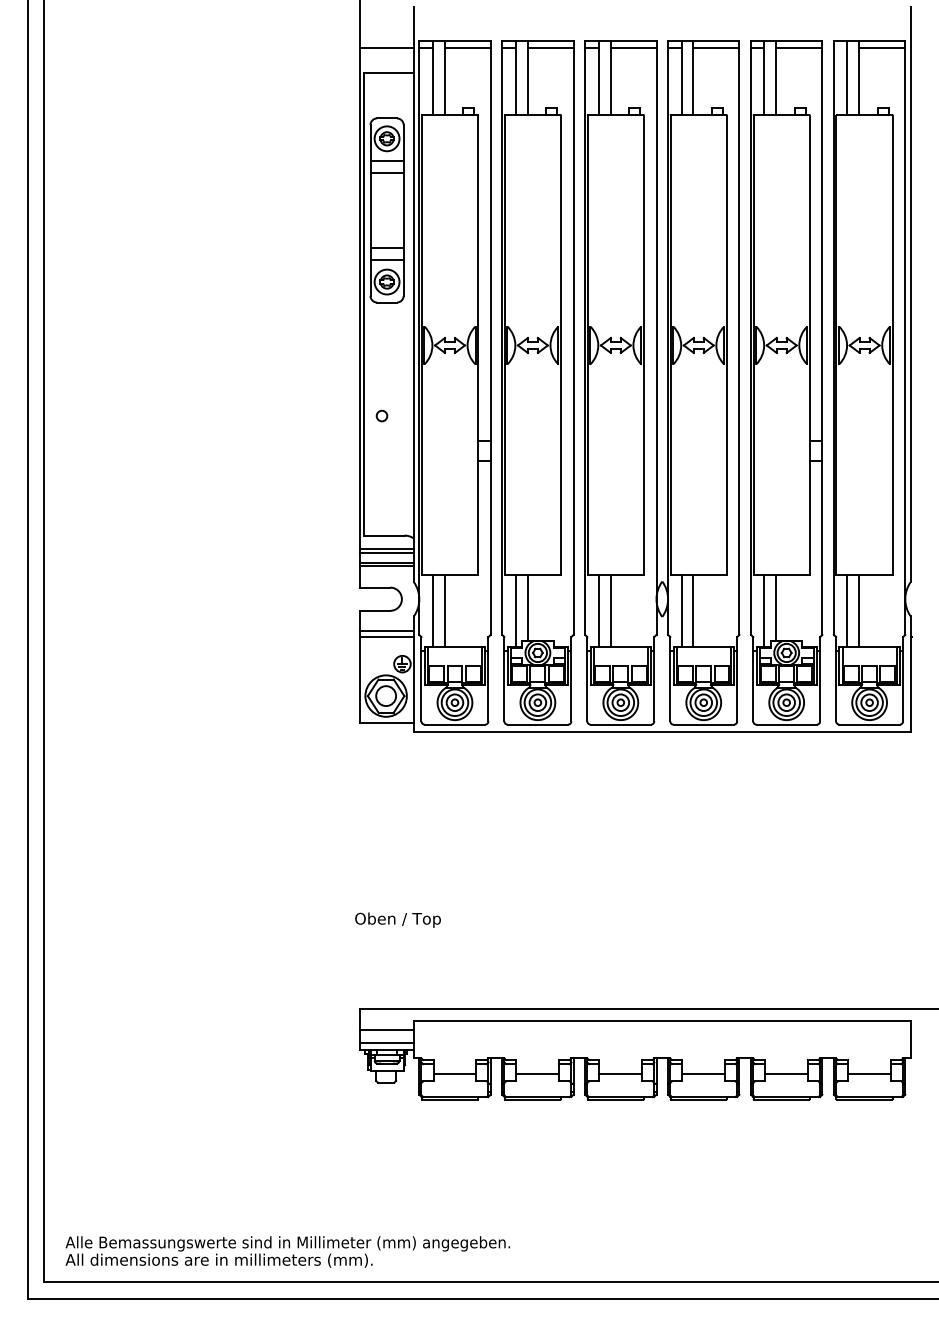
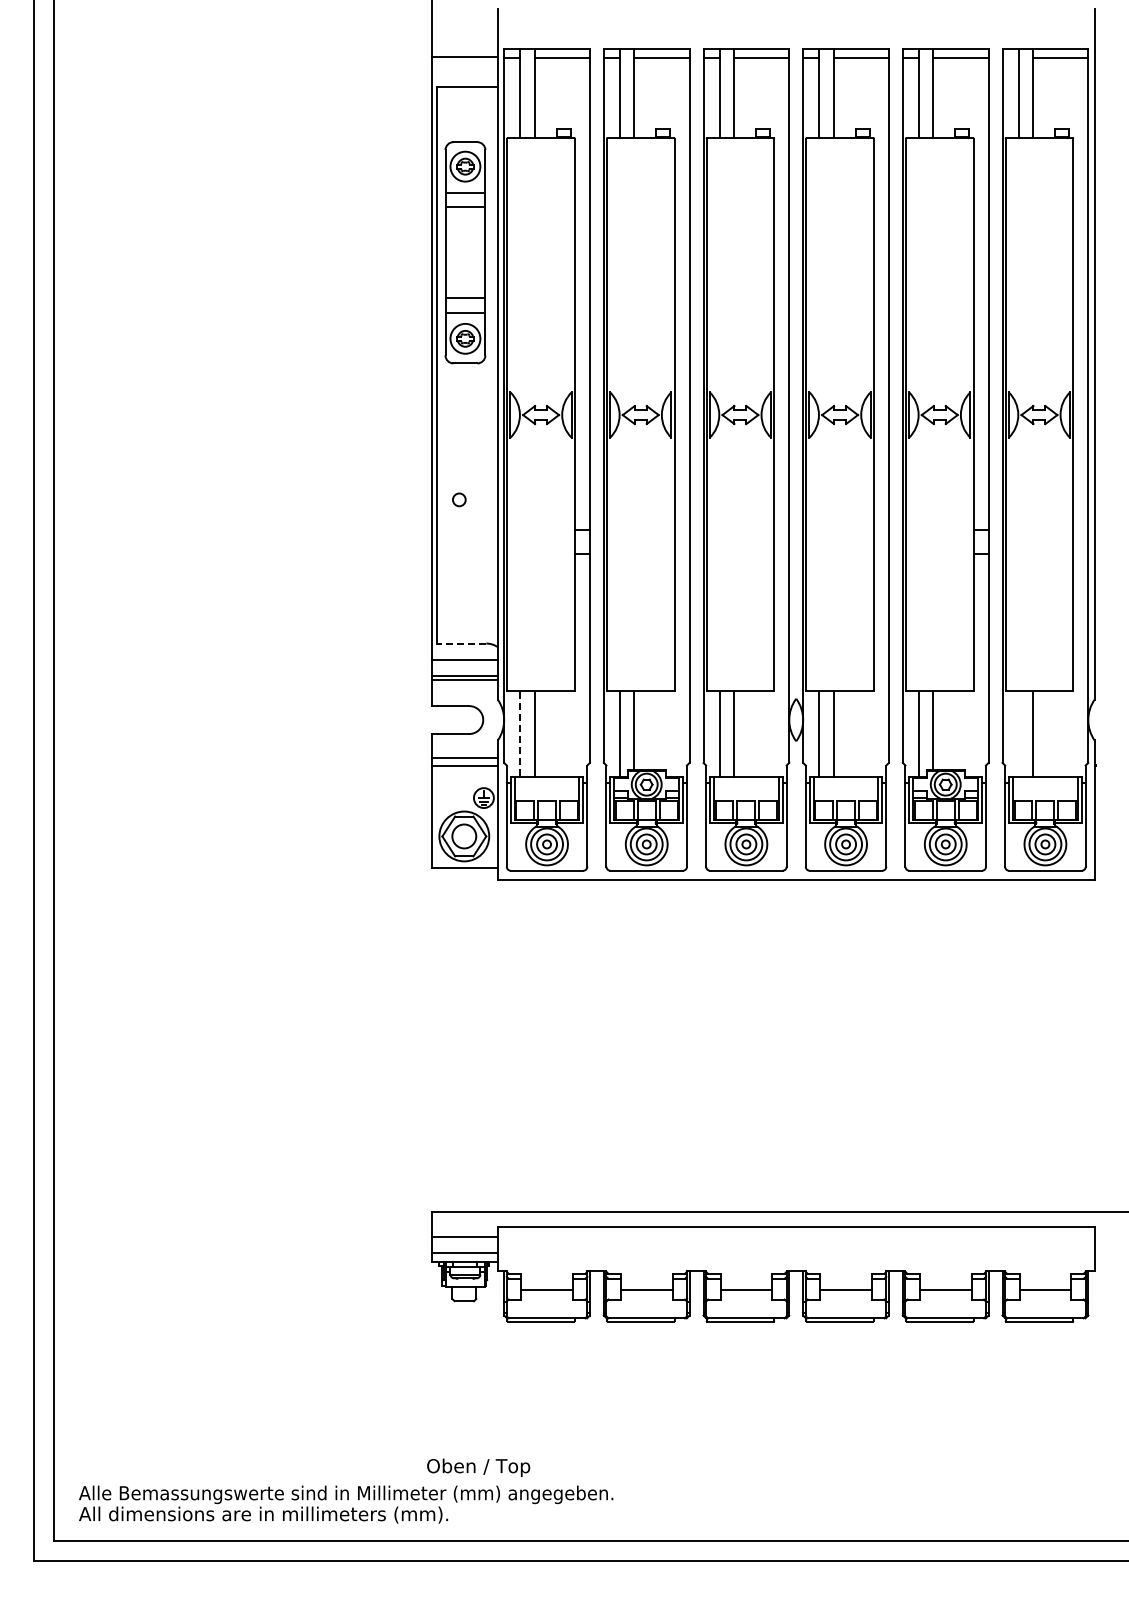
line: (383, 535) -> (461, 643), solid -> dashed
line: (386, 553) -> (464, 664), removed
line: (432, 611) -> (520, 734), solid -> dashed
line: (847, 611) -> (1018, 734), removed
text: (397, 919) -> (478, 1467), moved

